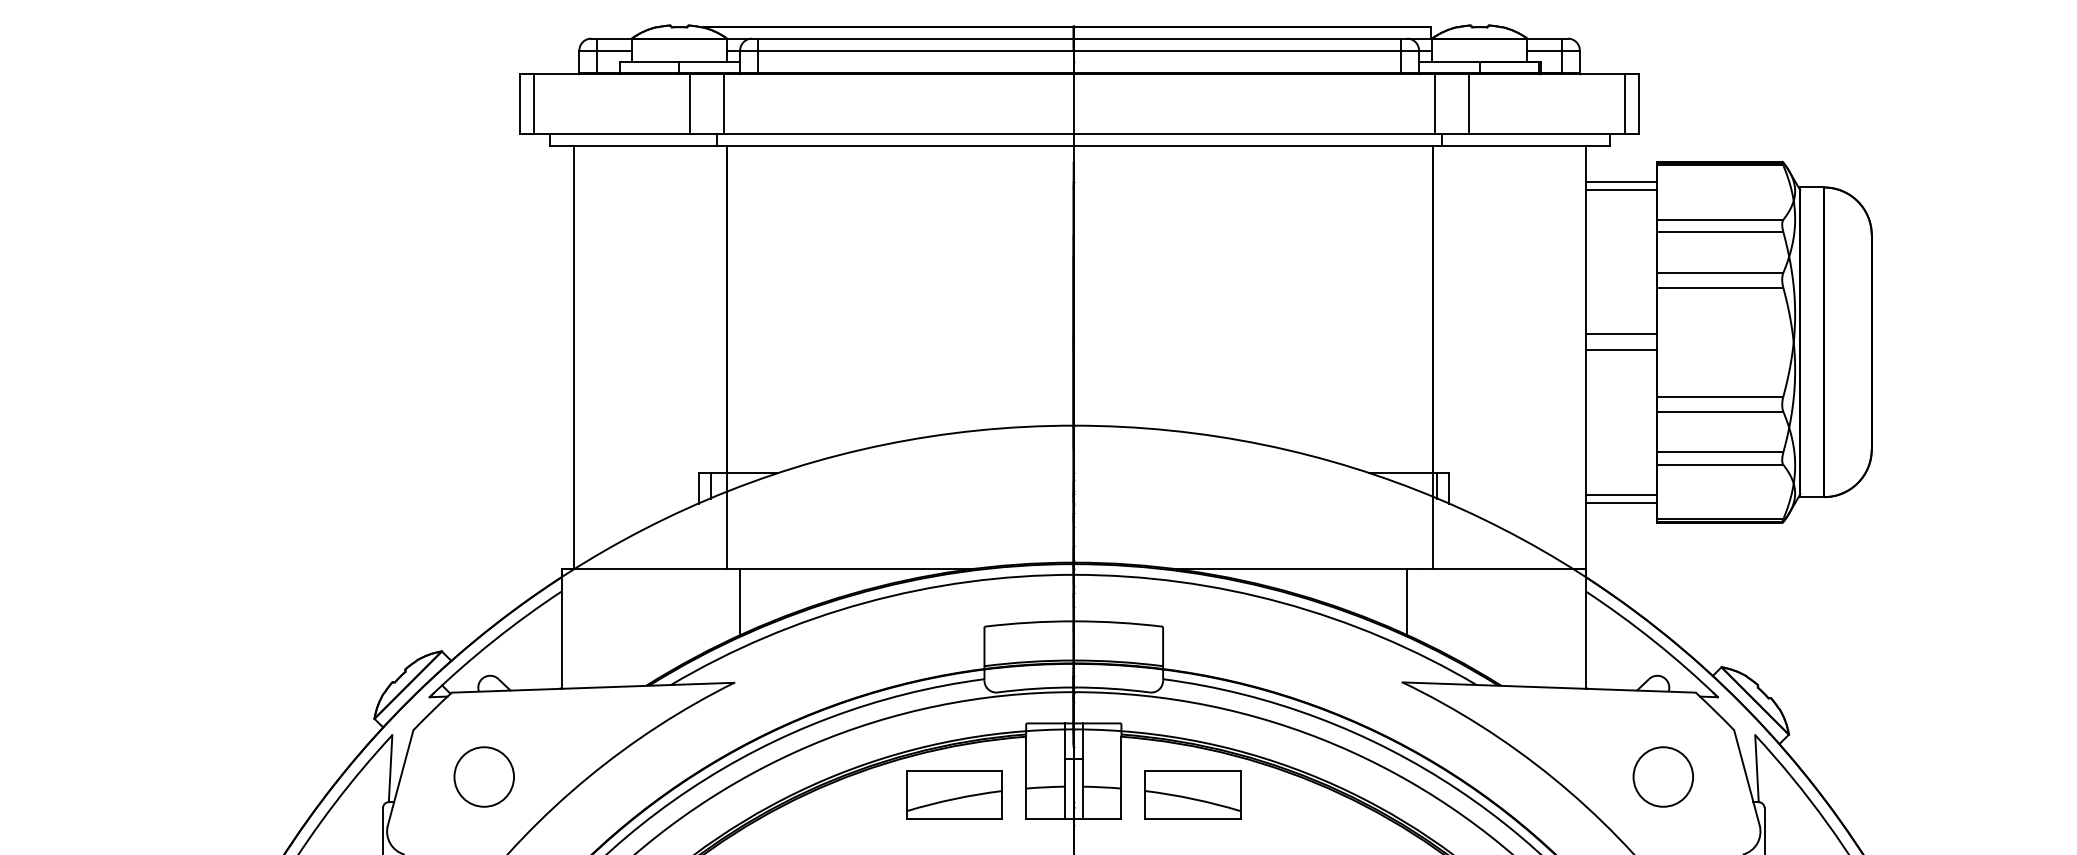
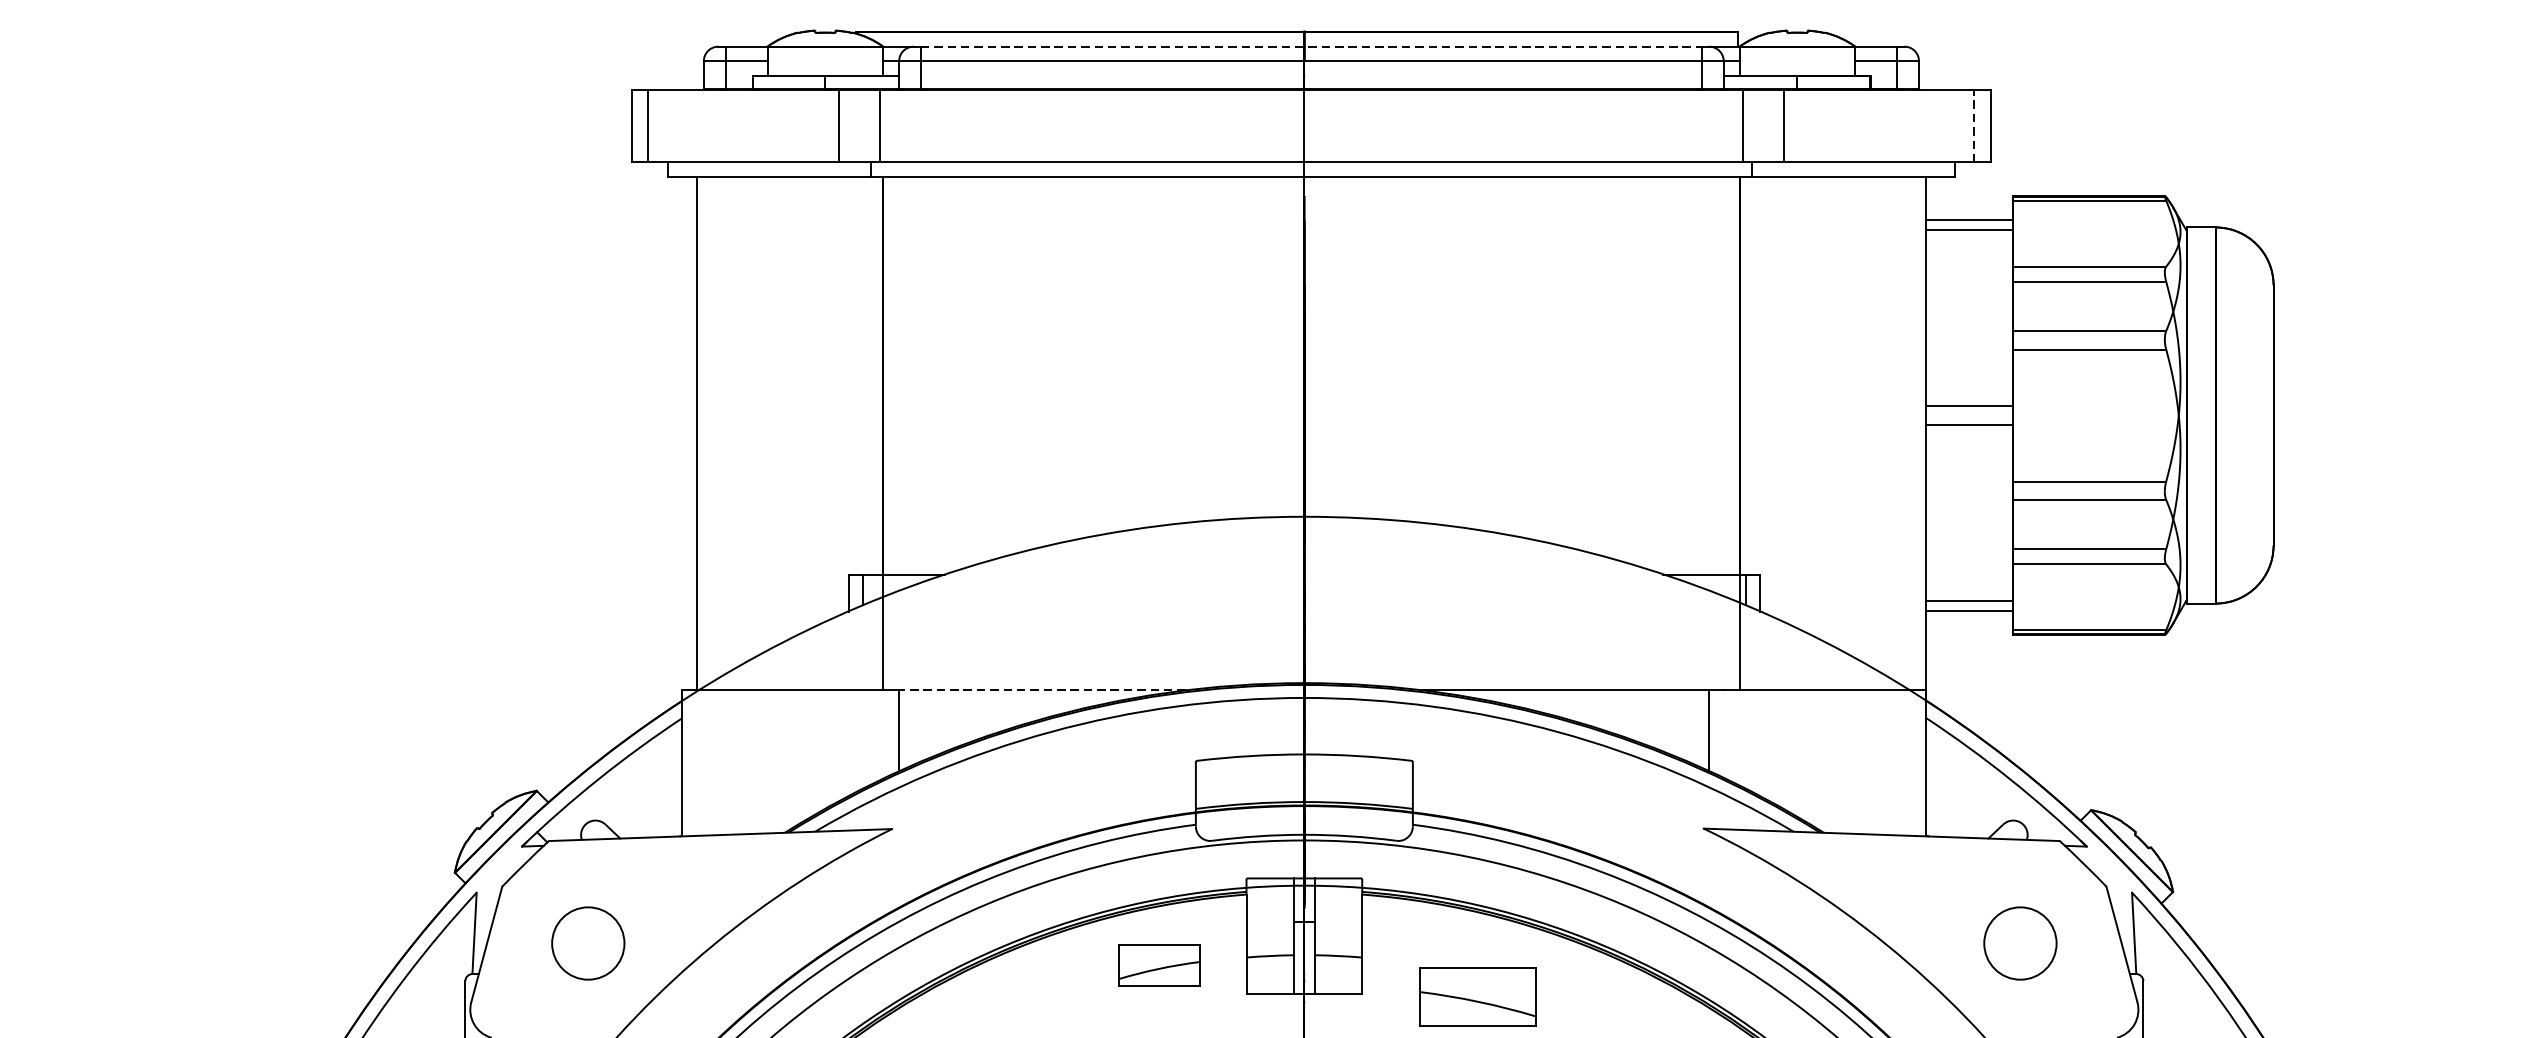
line: (1079, 38) -> (1311, 46), solid -> dashed
line: (1625, 104) -> (1974, 126), solid -> dashed
line: (858, 568) -> (1042, 690), solid -> dashed
part: (954, 794) -> (1159, 964), size x0.7
part: (1192, 794) -> (1477, 996), moved

